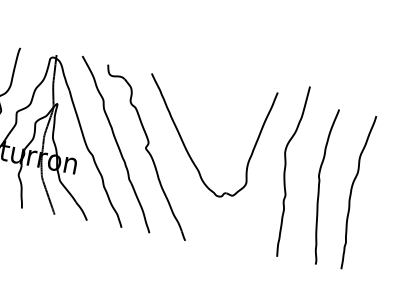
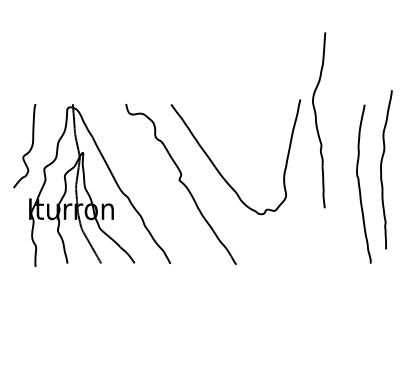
part: (115, 144) -> (148, 182), removed
part: (288, 170) -> (319, 120), moved
curve: (351, 190) -> (381, 169), moved

